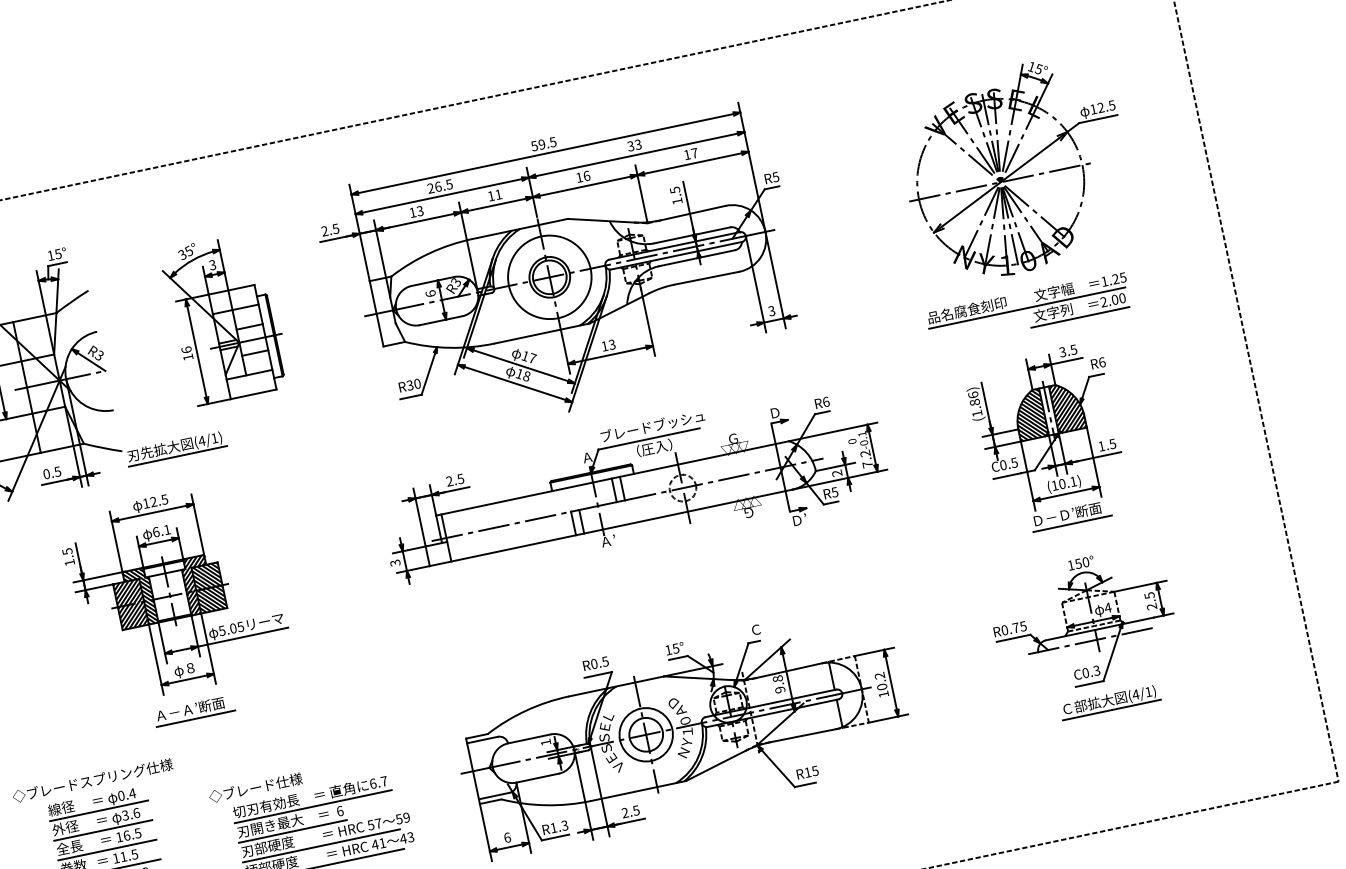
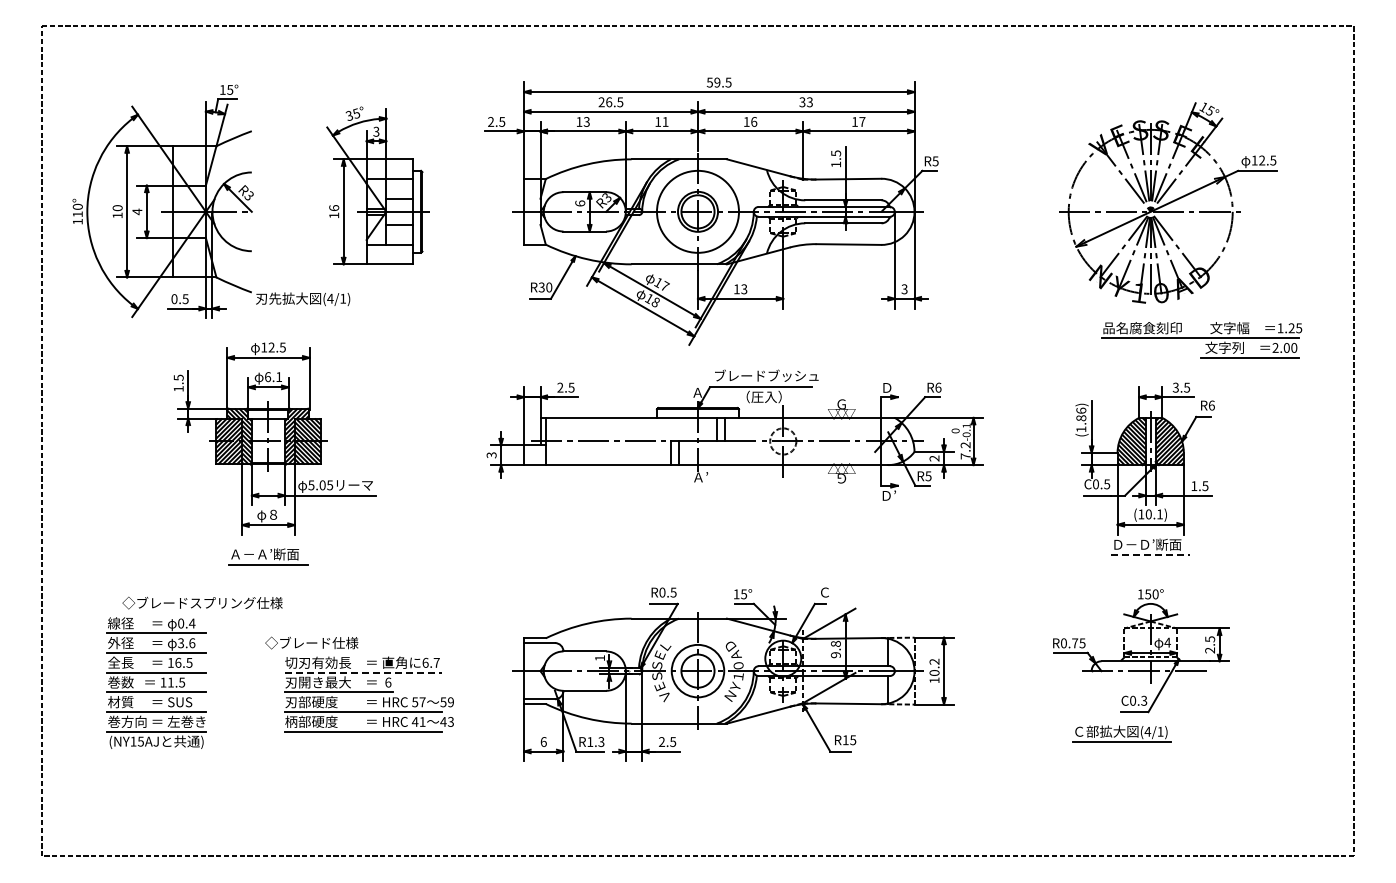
part: (1028, 310) -> (1201, 340), moved
line: (178, 456) -> (304, 308), removed
line: (1073, 523) -> (1151, 554), solid -> dashed
part: (1110, 701) -> (1121, 733), moved
text: (92, 780) -> (202, 602), moved
line: (313, 806) -> (363, 672), solid -> dashed

